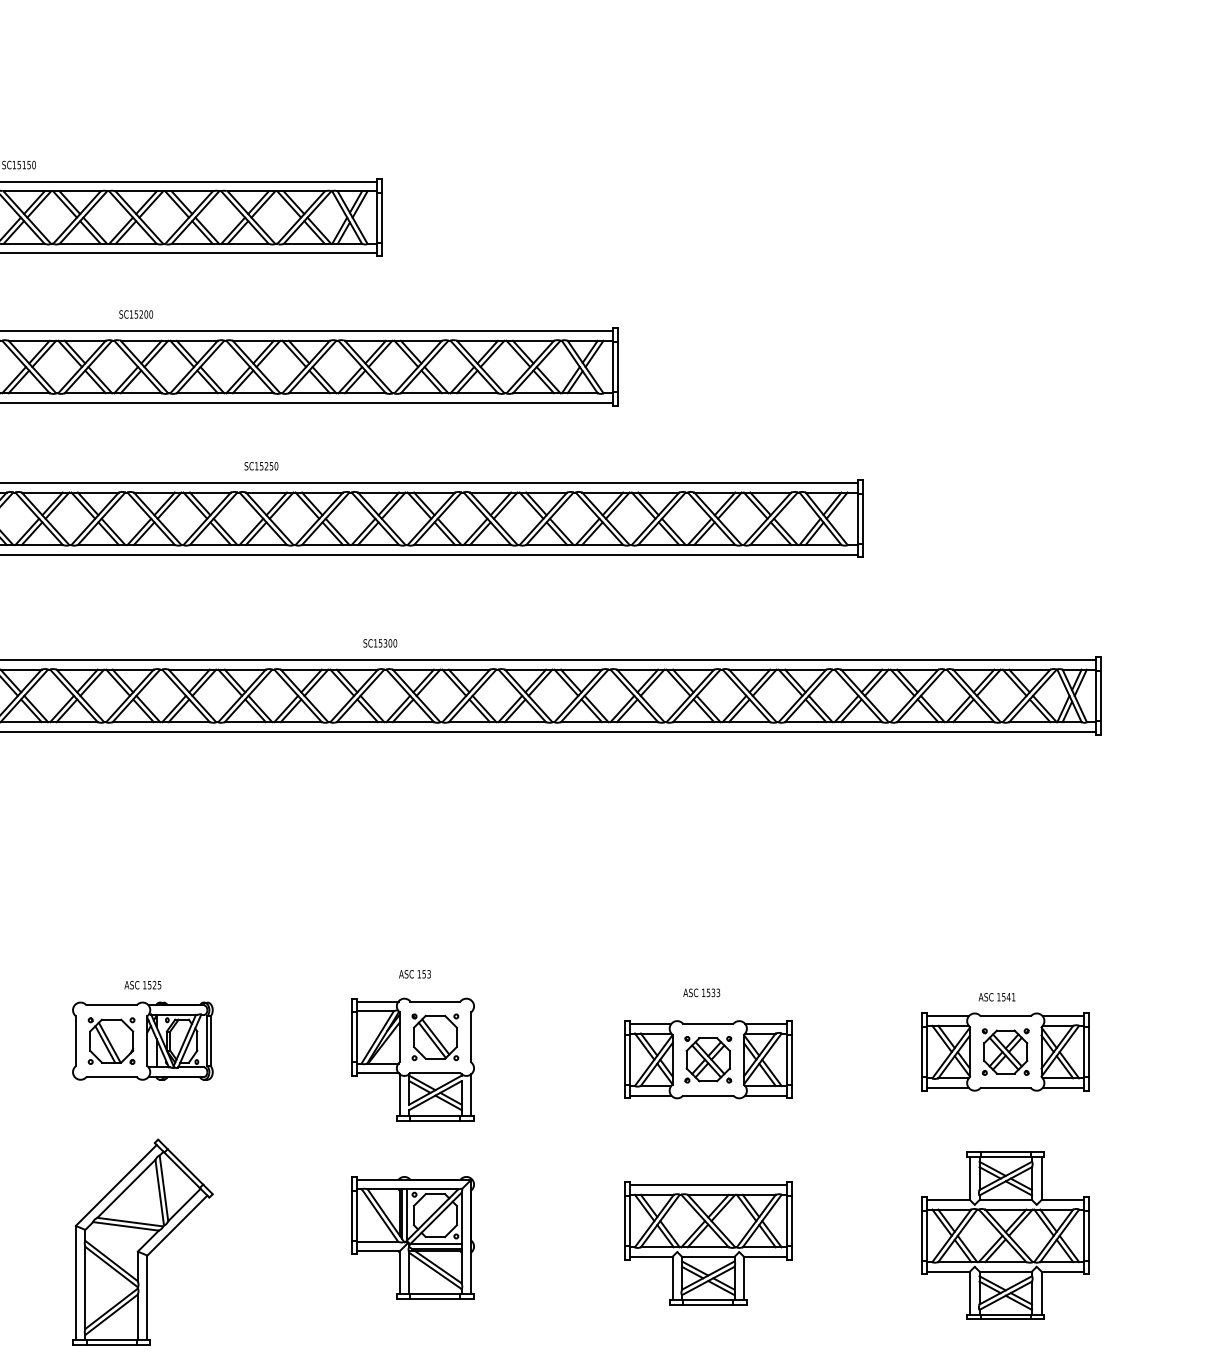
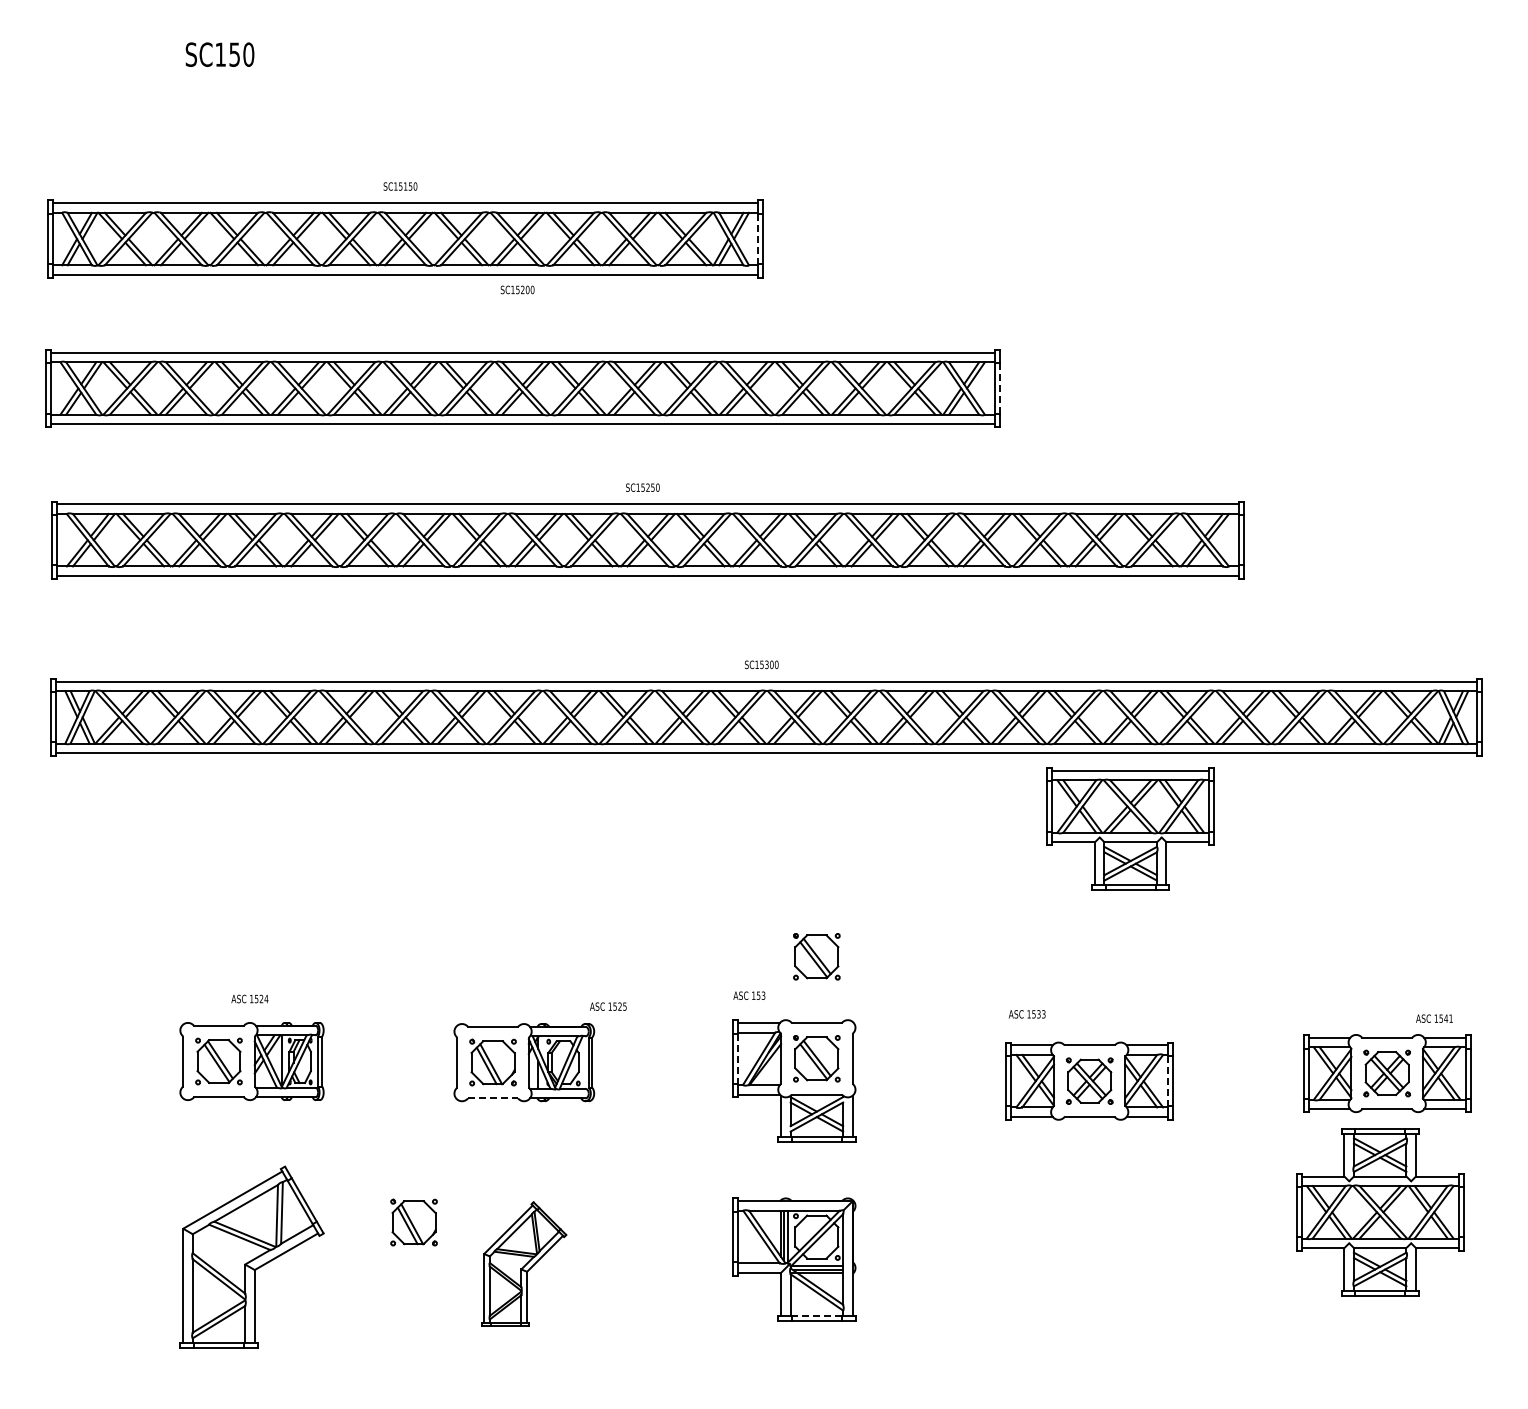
line: (377, 218) -> (758, 239), solid -> dashed
text: (136, 314) -> (517, 289), moved
line: (618, 367) -> (999, 388), solid -> dashed
part: (435, 935) -> (816, 956), added
text: (415, 974) -> (749, 995), moved
text: (143, 985) -> (608, 1006), moved
text: (701, 993) -> (1026, 1014), moved
text: (997, 997) -> (1434, 1018), moved
line: (357, 1038) -> (738, 1059), solid -> dashed
line: (787, 1060) -> (1168, 1081), solid -> dashed
line: (112, 1077) -> (493, 1098), solid -> dashed
part: (32, 1201) -> (413, 1222), added
part: (1006, 1236) -> (1380, 1212), moved
part: (143, 1242) -> (524, 1263), size x0.6
part: (708, 1243) -> (1130, 828), moved
line: (435, 1294) -> (816, 1315), solid -> dashed

